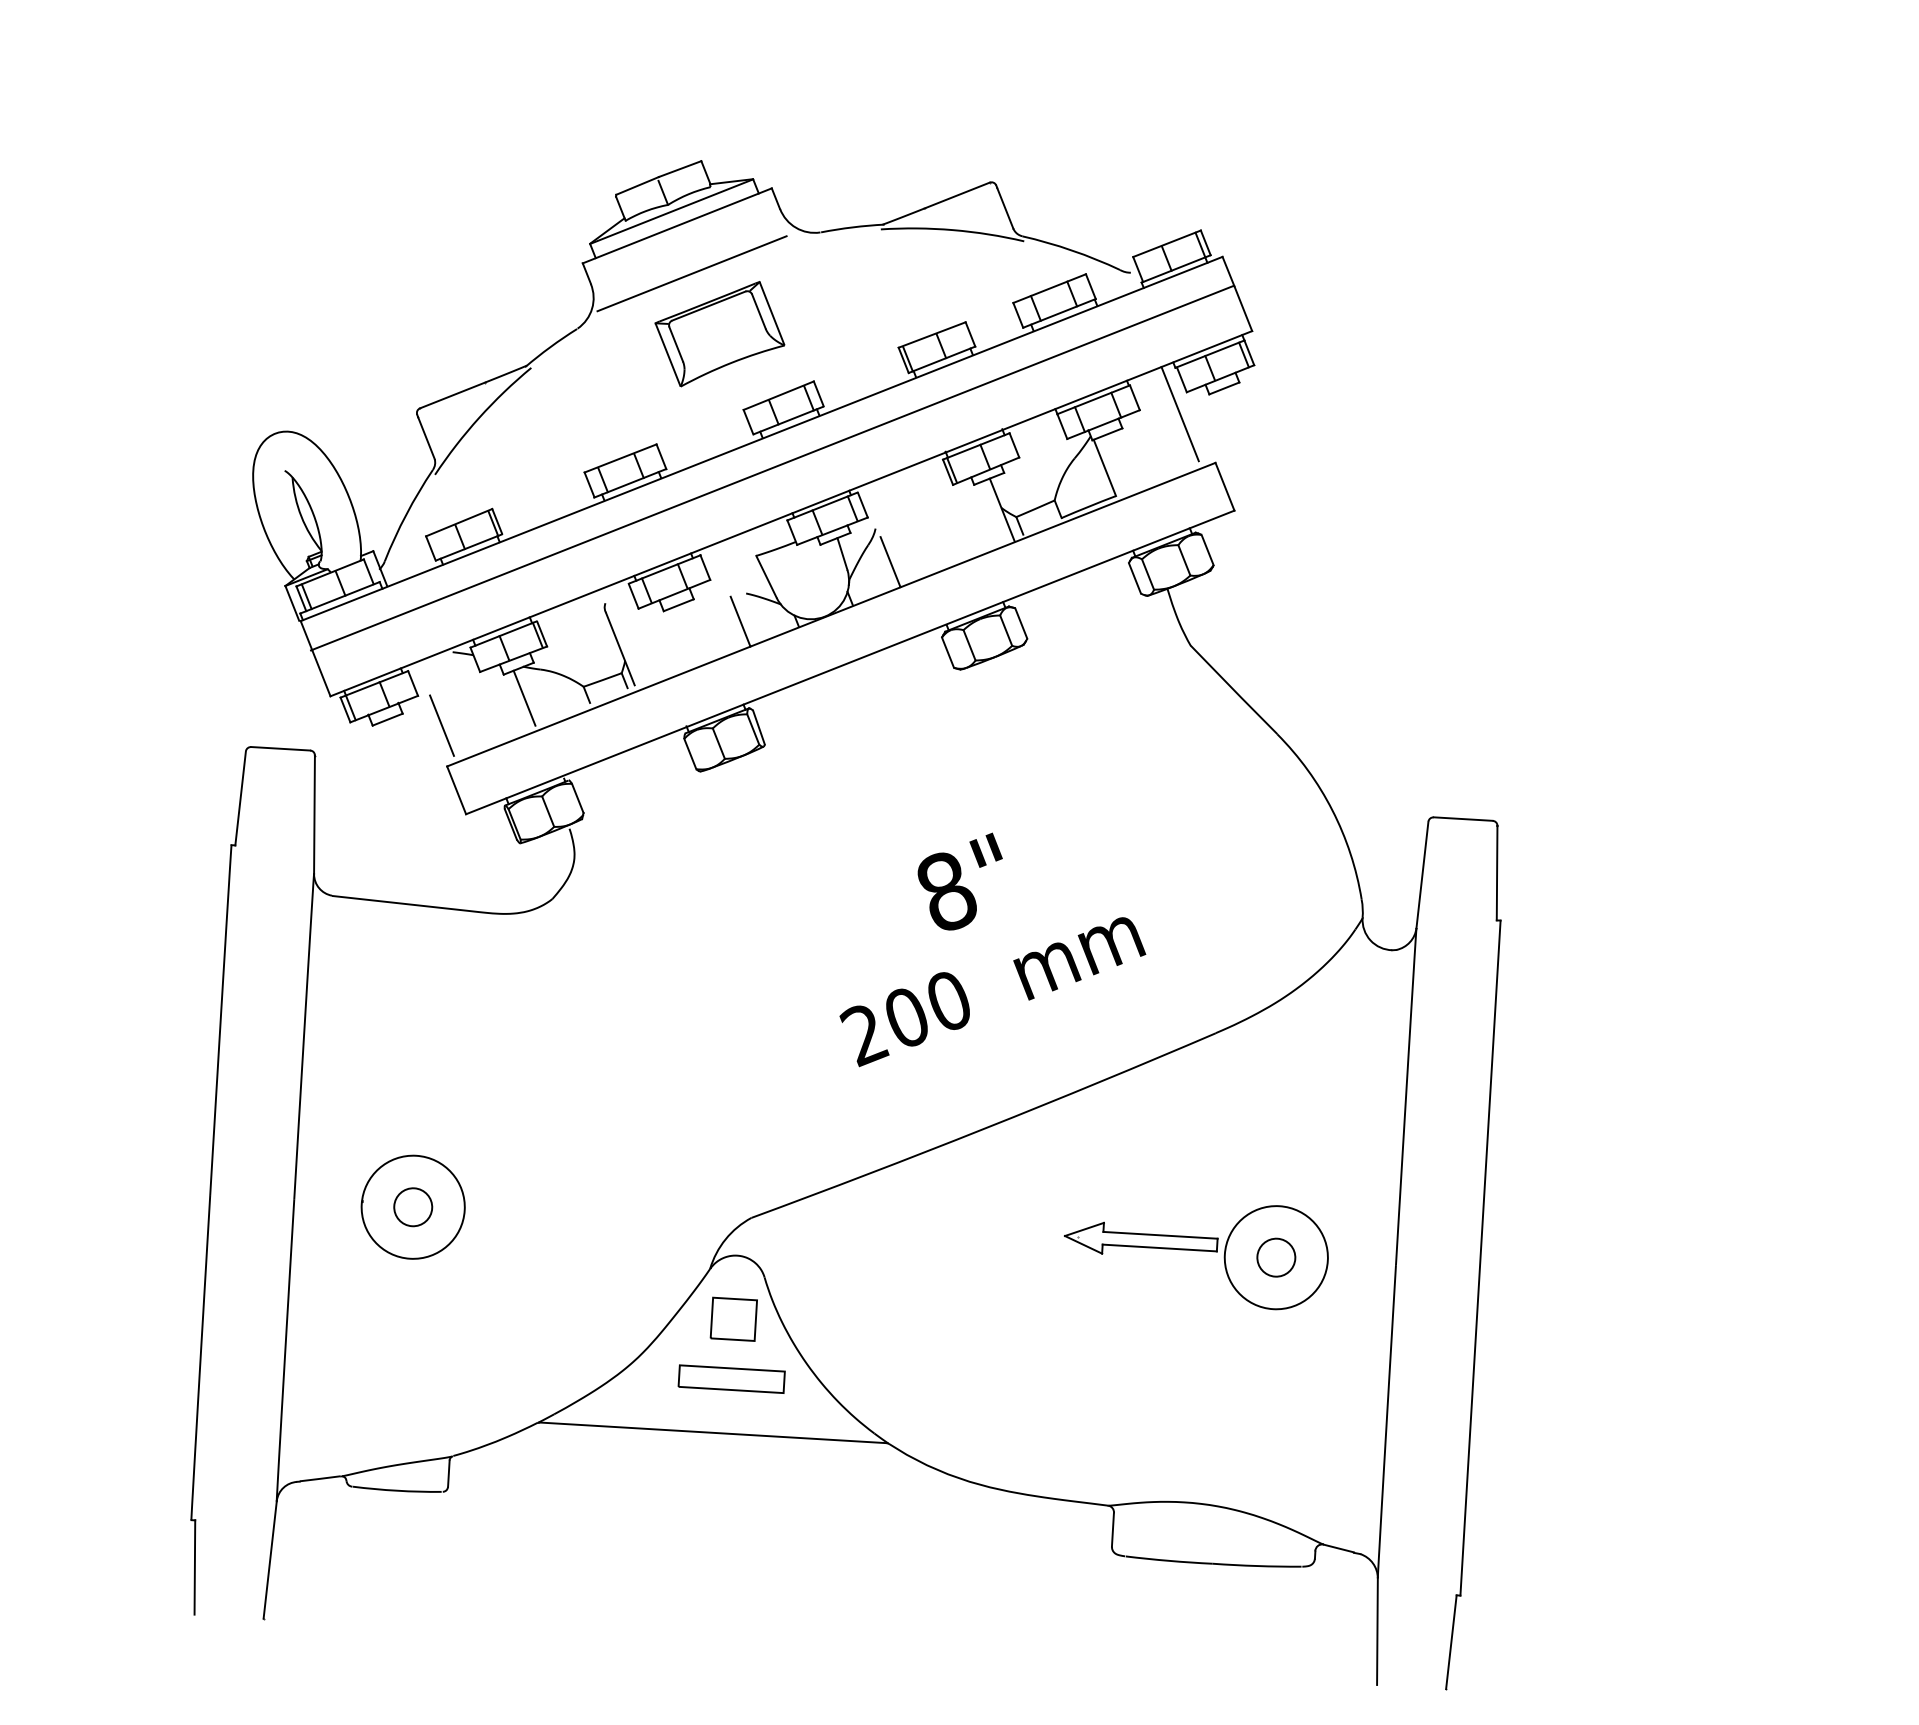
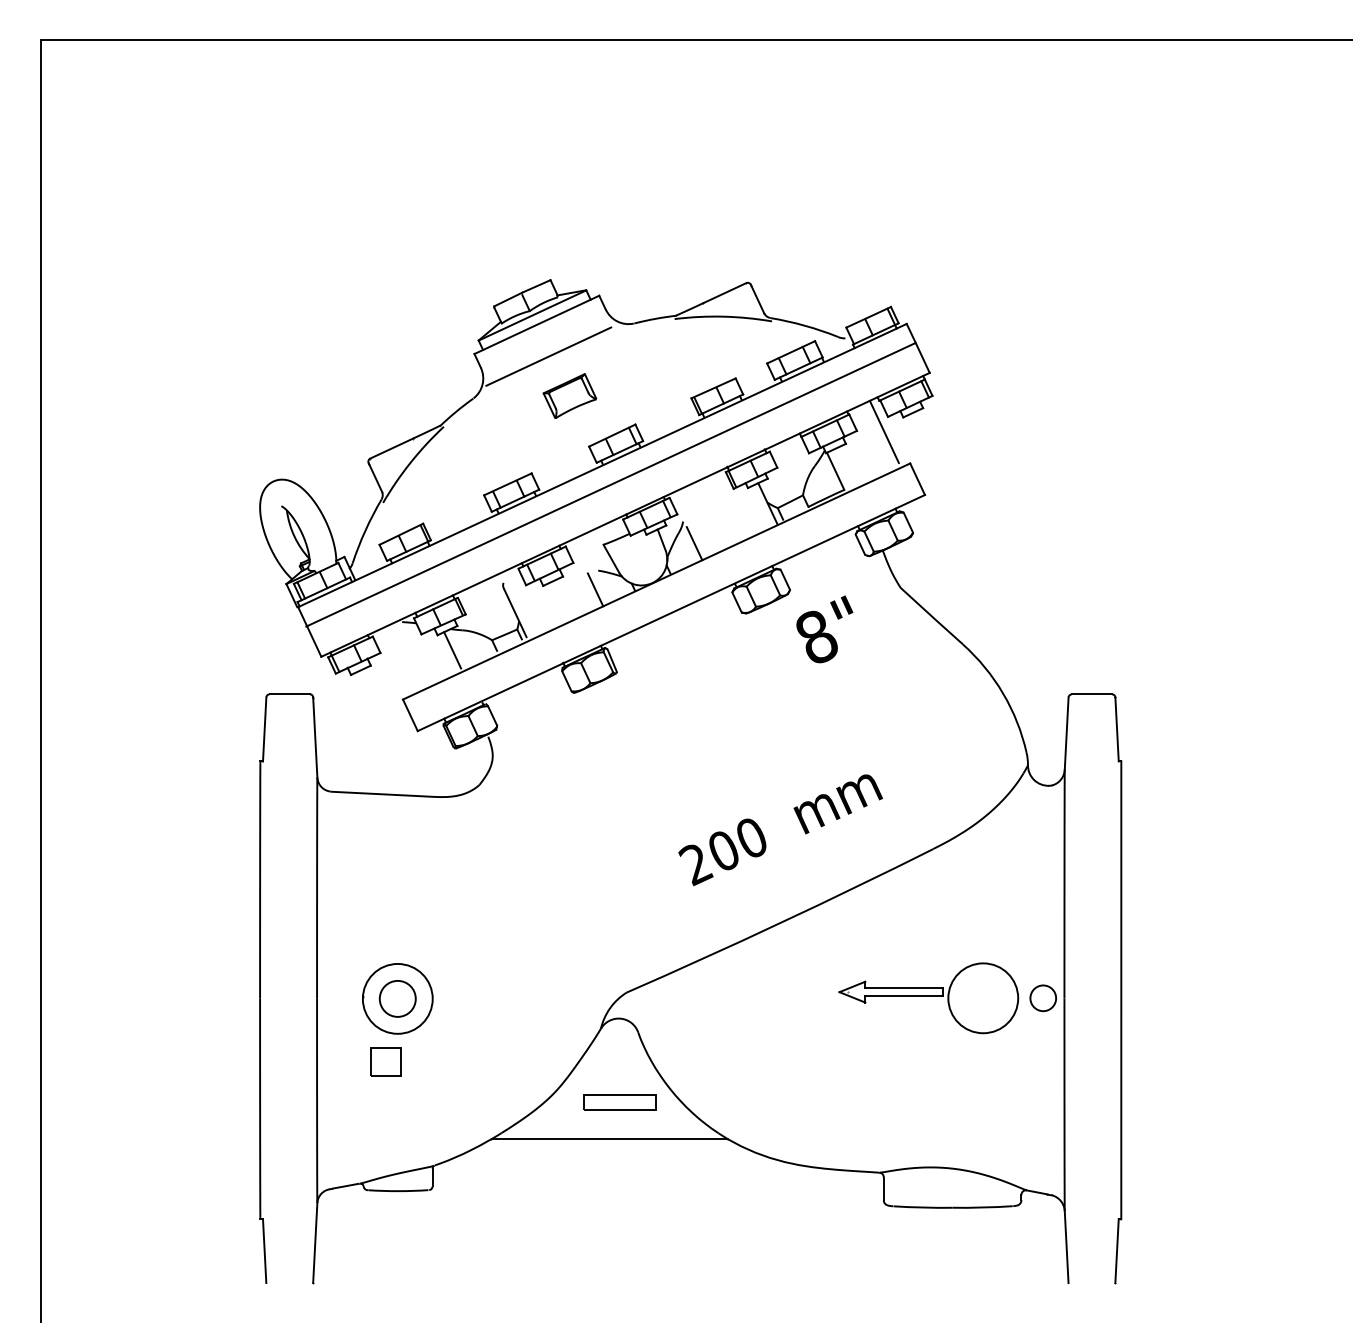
part: (719, 332) -> (569, 395), size x0.6
line: (441, 726) -> (397, 672), removed
text: (958, 881) -> (824, 629), moved
circle: (412, 1206) -> (397, 998), size x1.4
circle: (1275, 1257) -> (1042, 998), moved
part: (733, 1318) -> (385, 1061), moved

